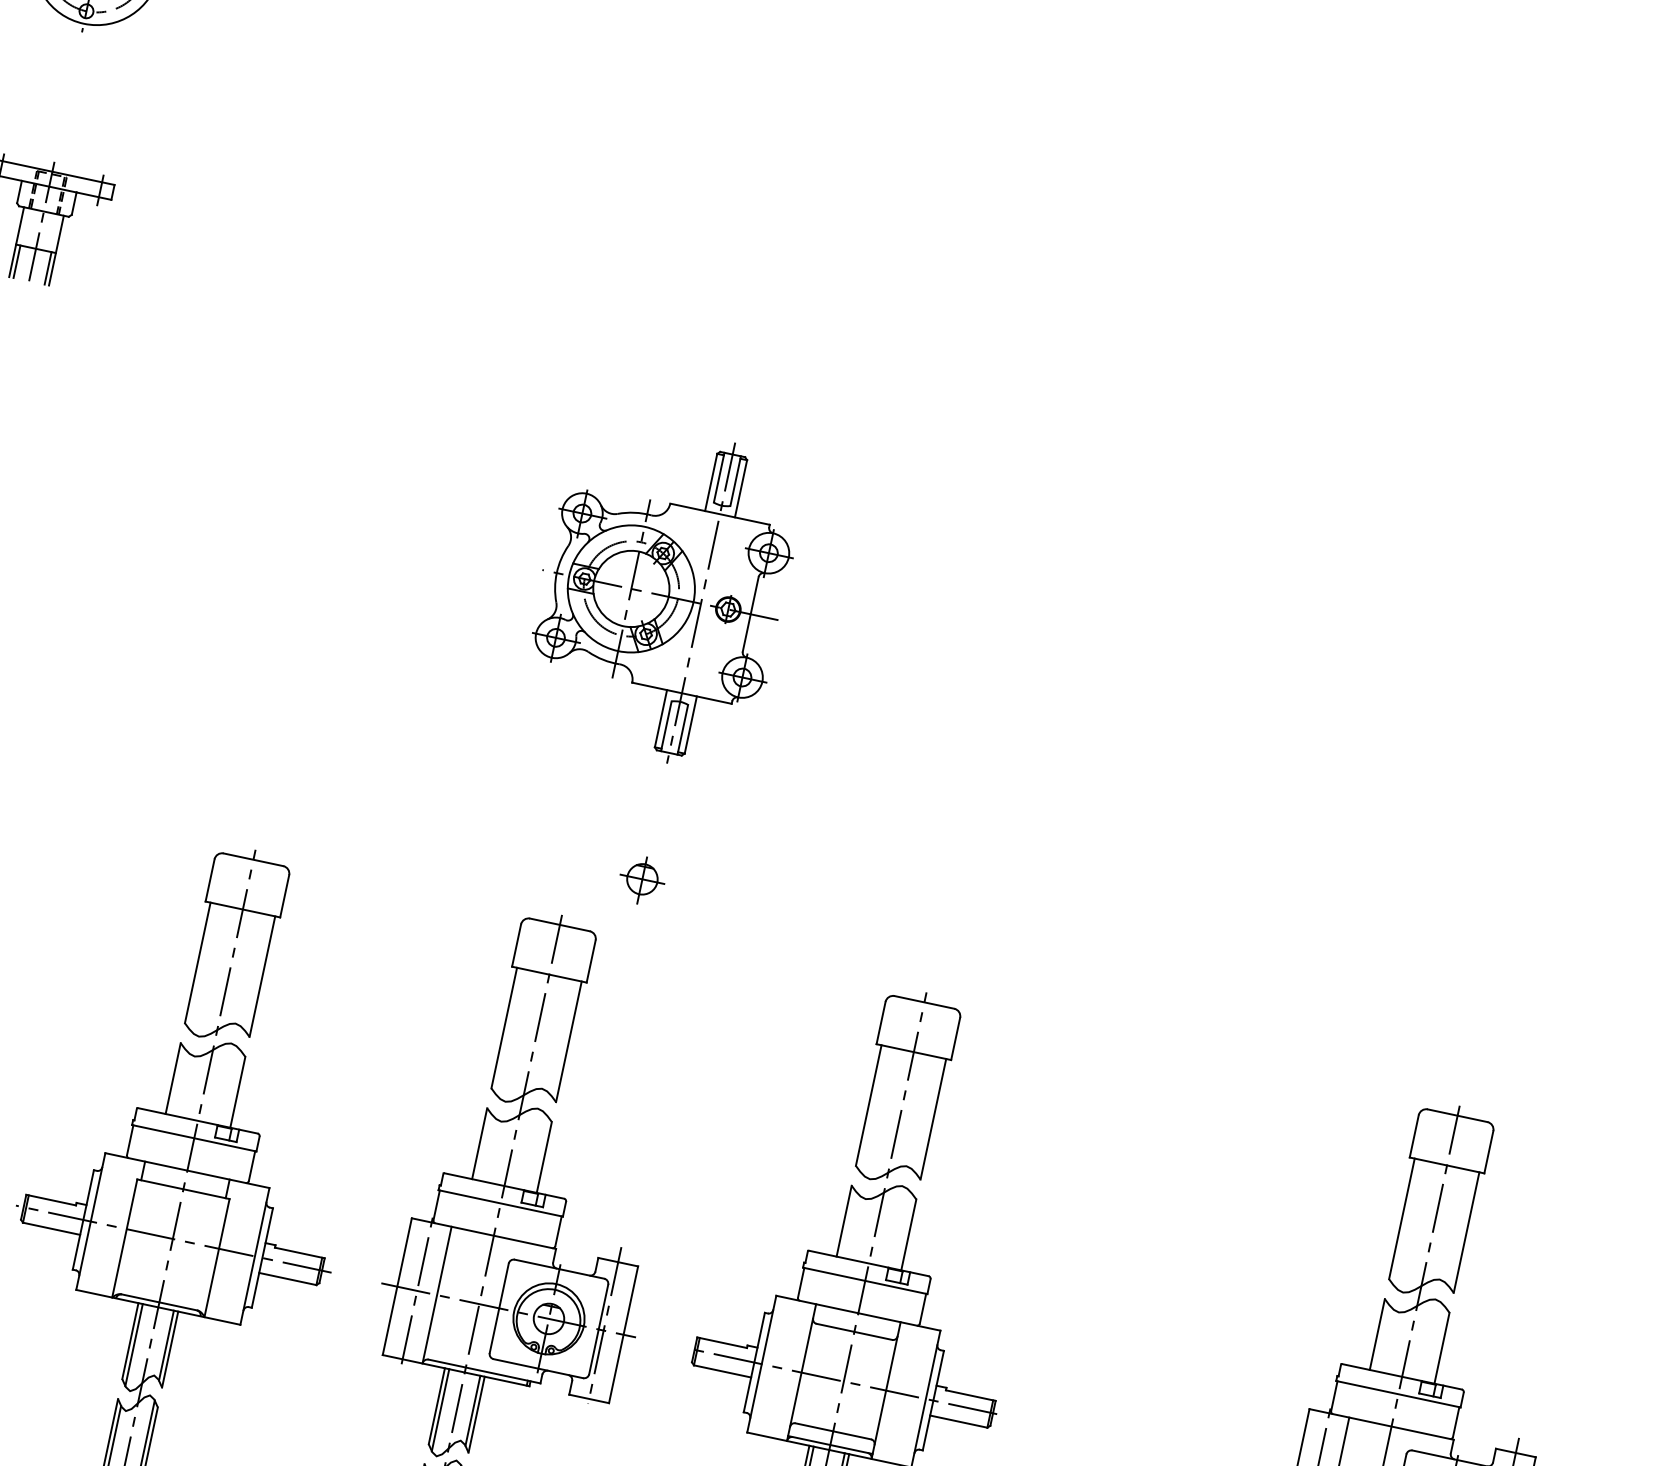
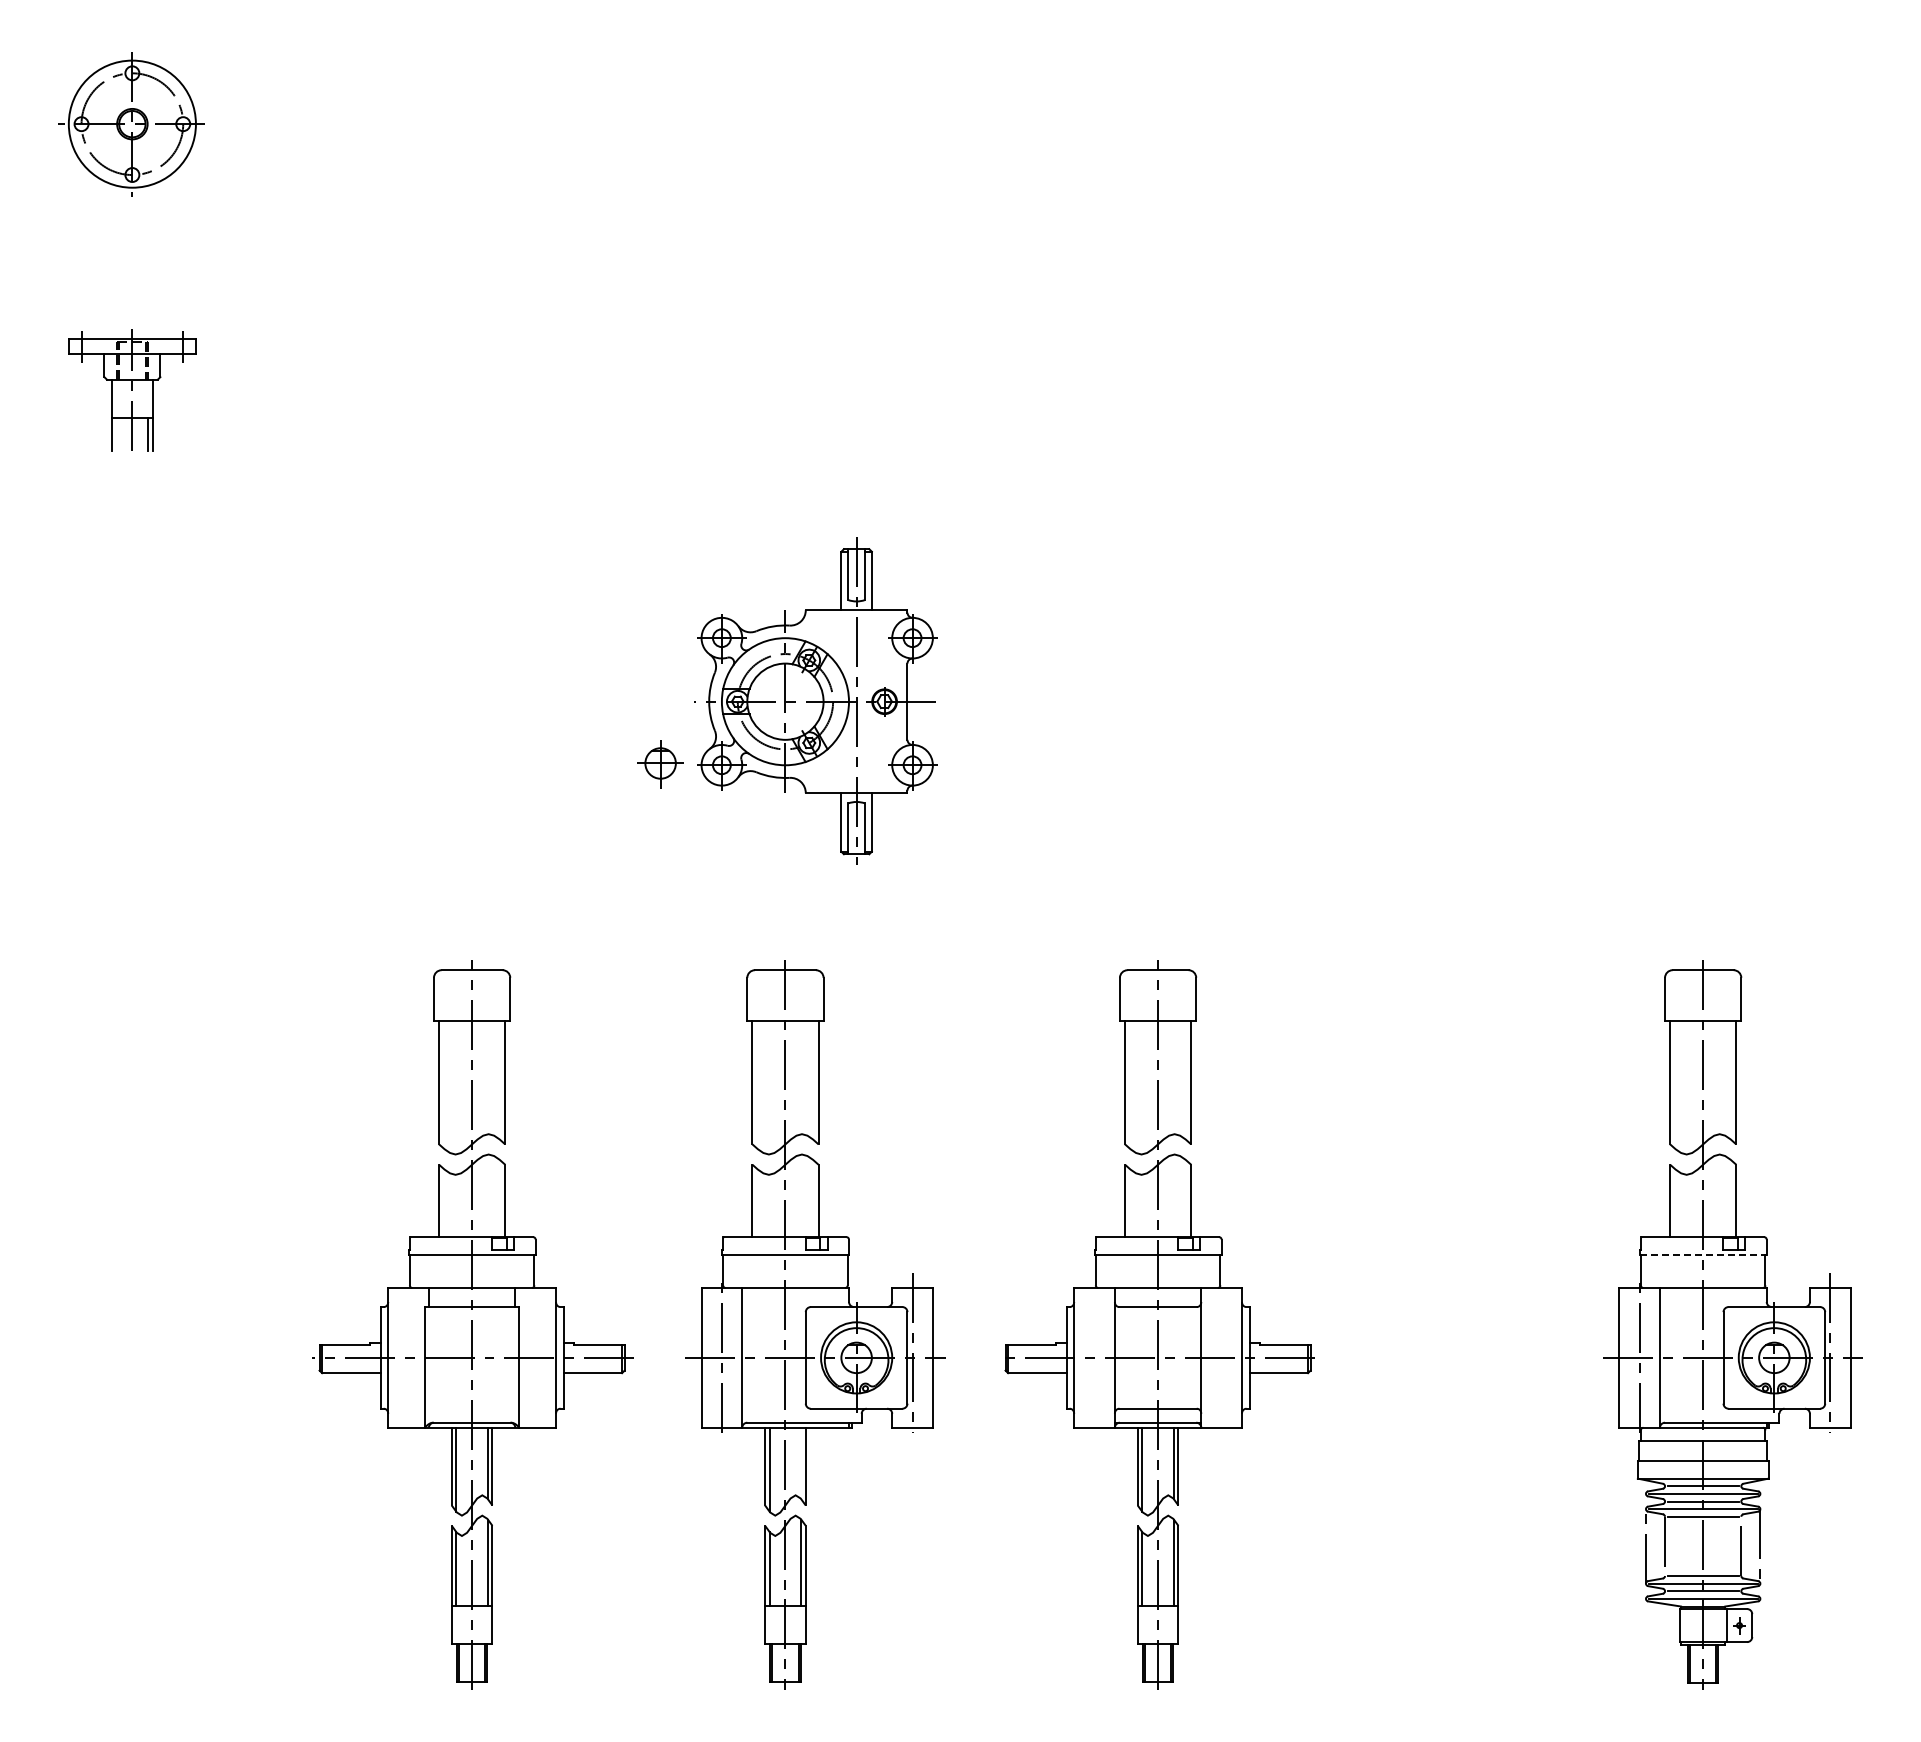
line: (17, 261) -> (116, 434), removed
part: (661, 593) -> (815, 700), moved
part: (642, 880) -> (660, 764), moved
line: (1398, 1393) -> (1703, 1254), solid -> dashed
line: (473, 1410) -> (801, 1463), removed

